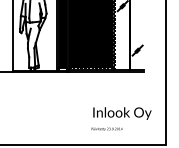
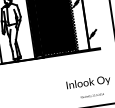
text: (106, 128) -> (92, 95), moved

